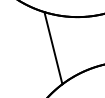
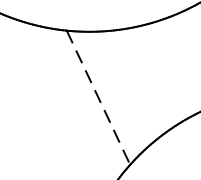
line: (53, 48) -> (98, 98), solid -> dashed

